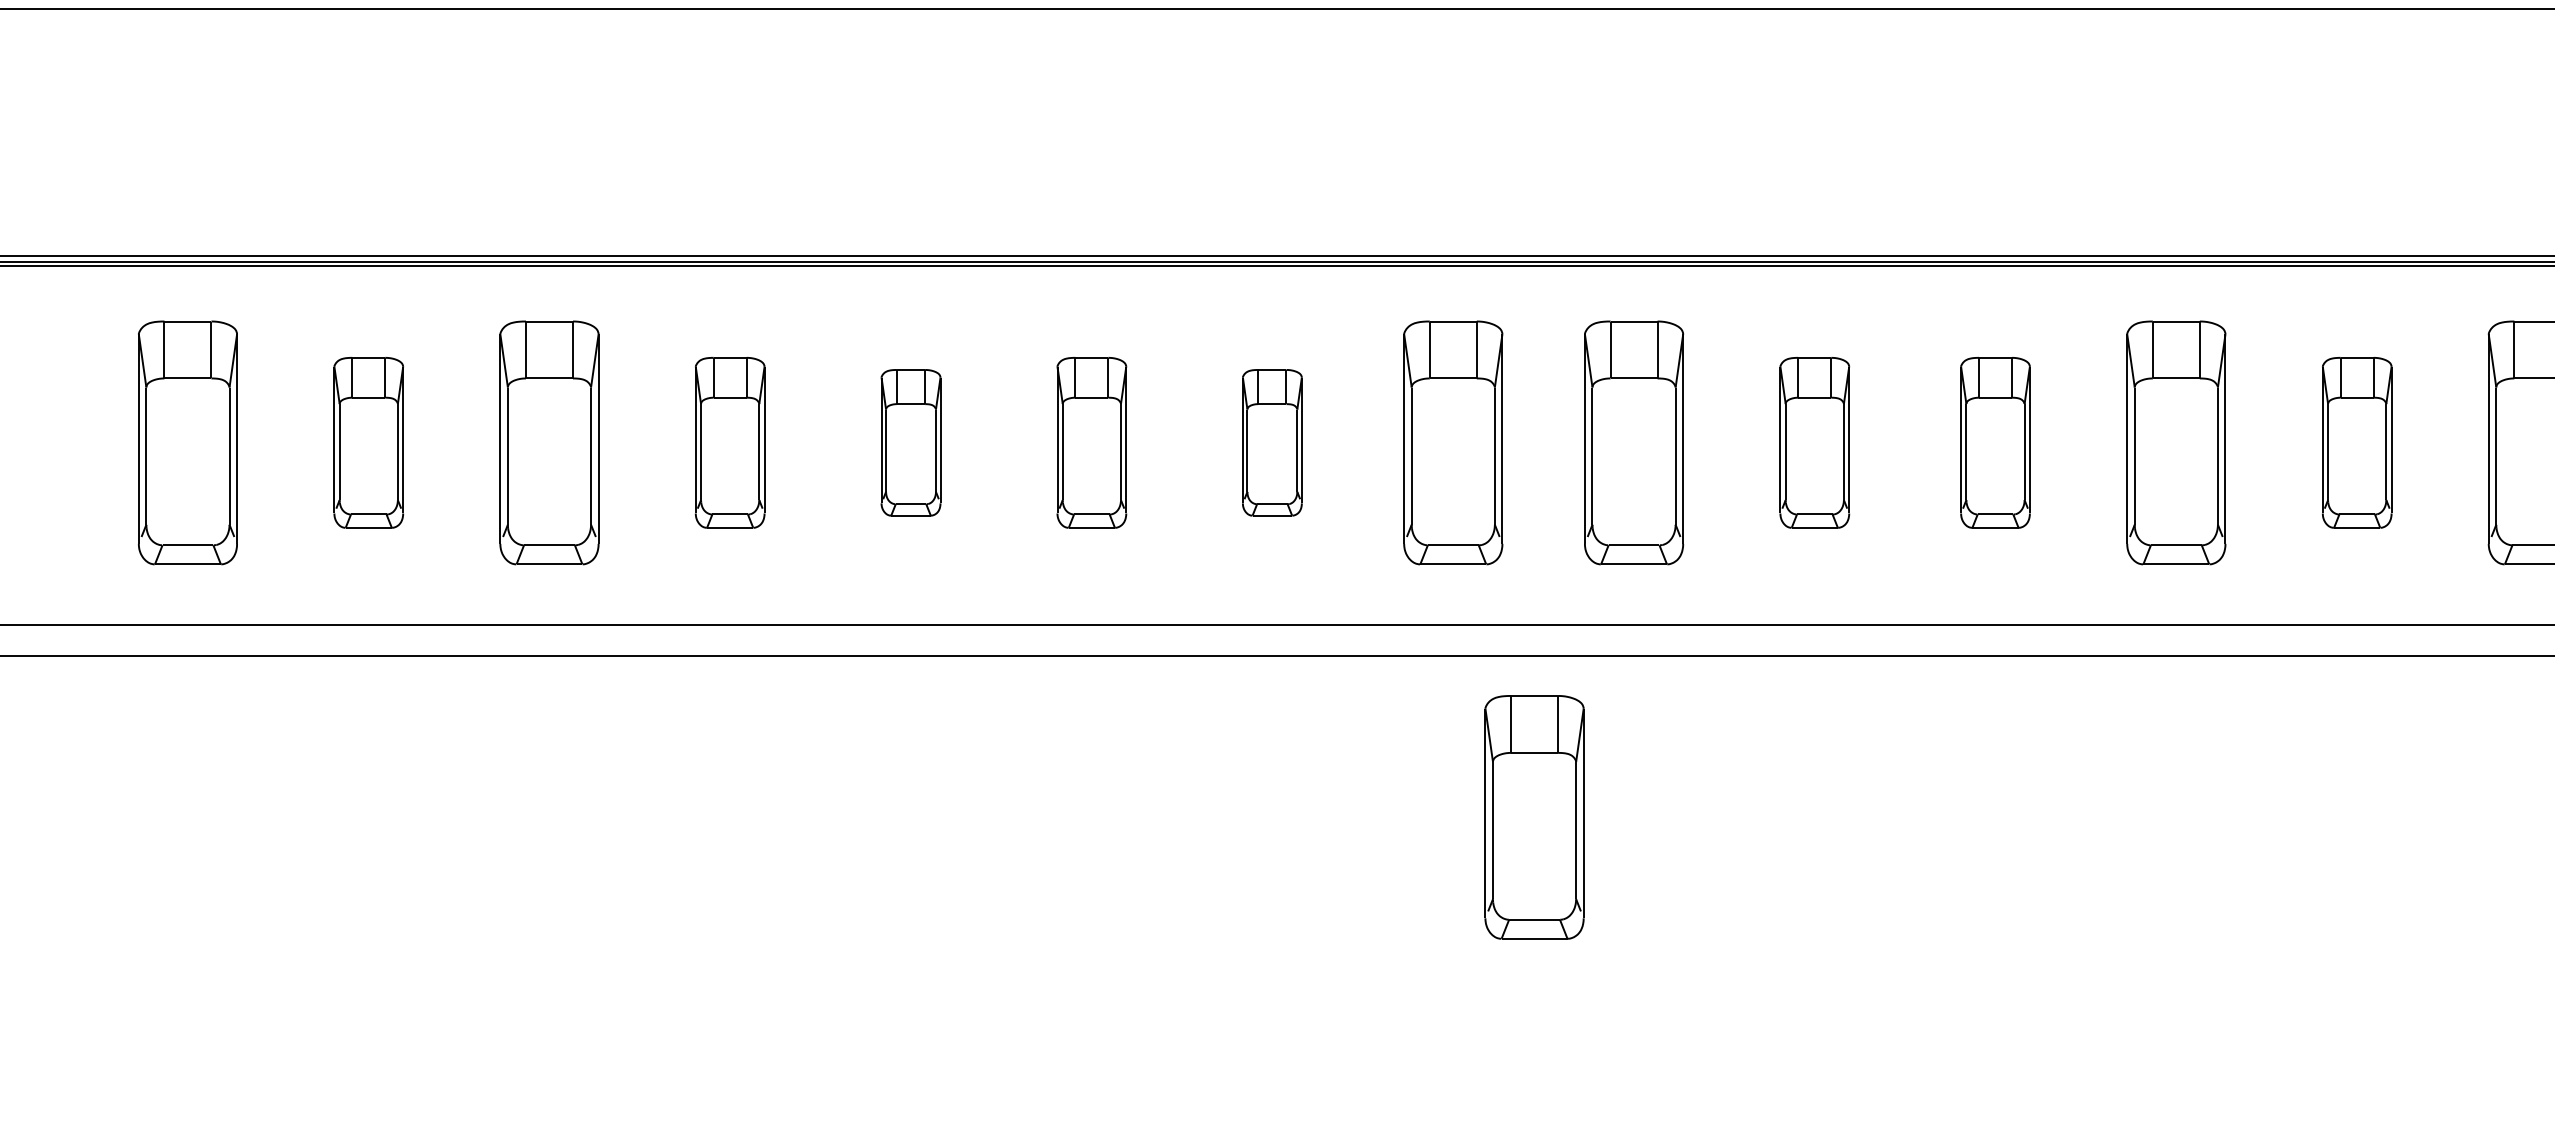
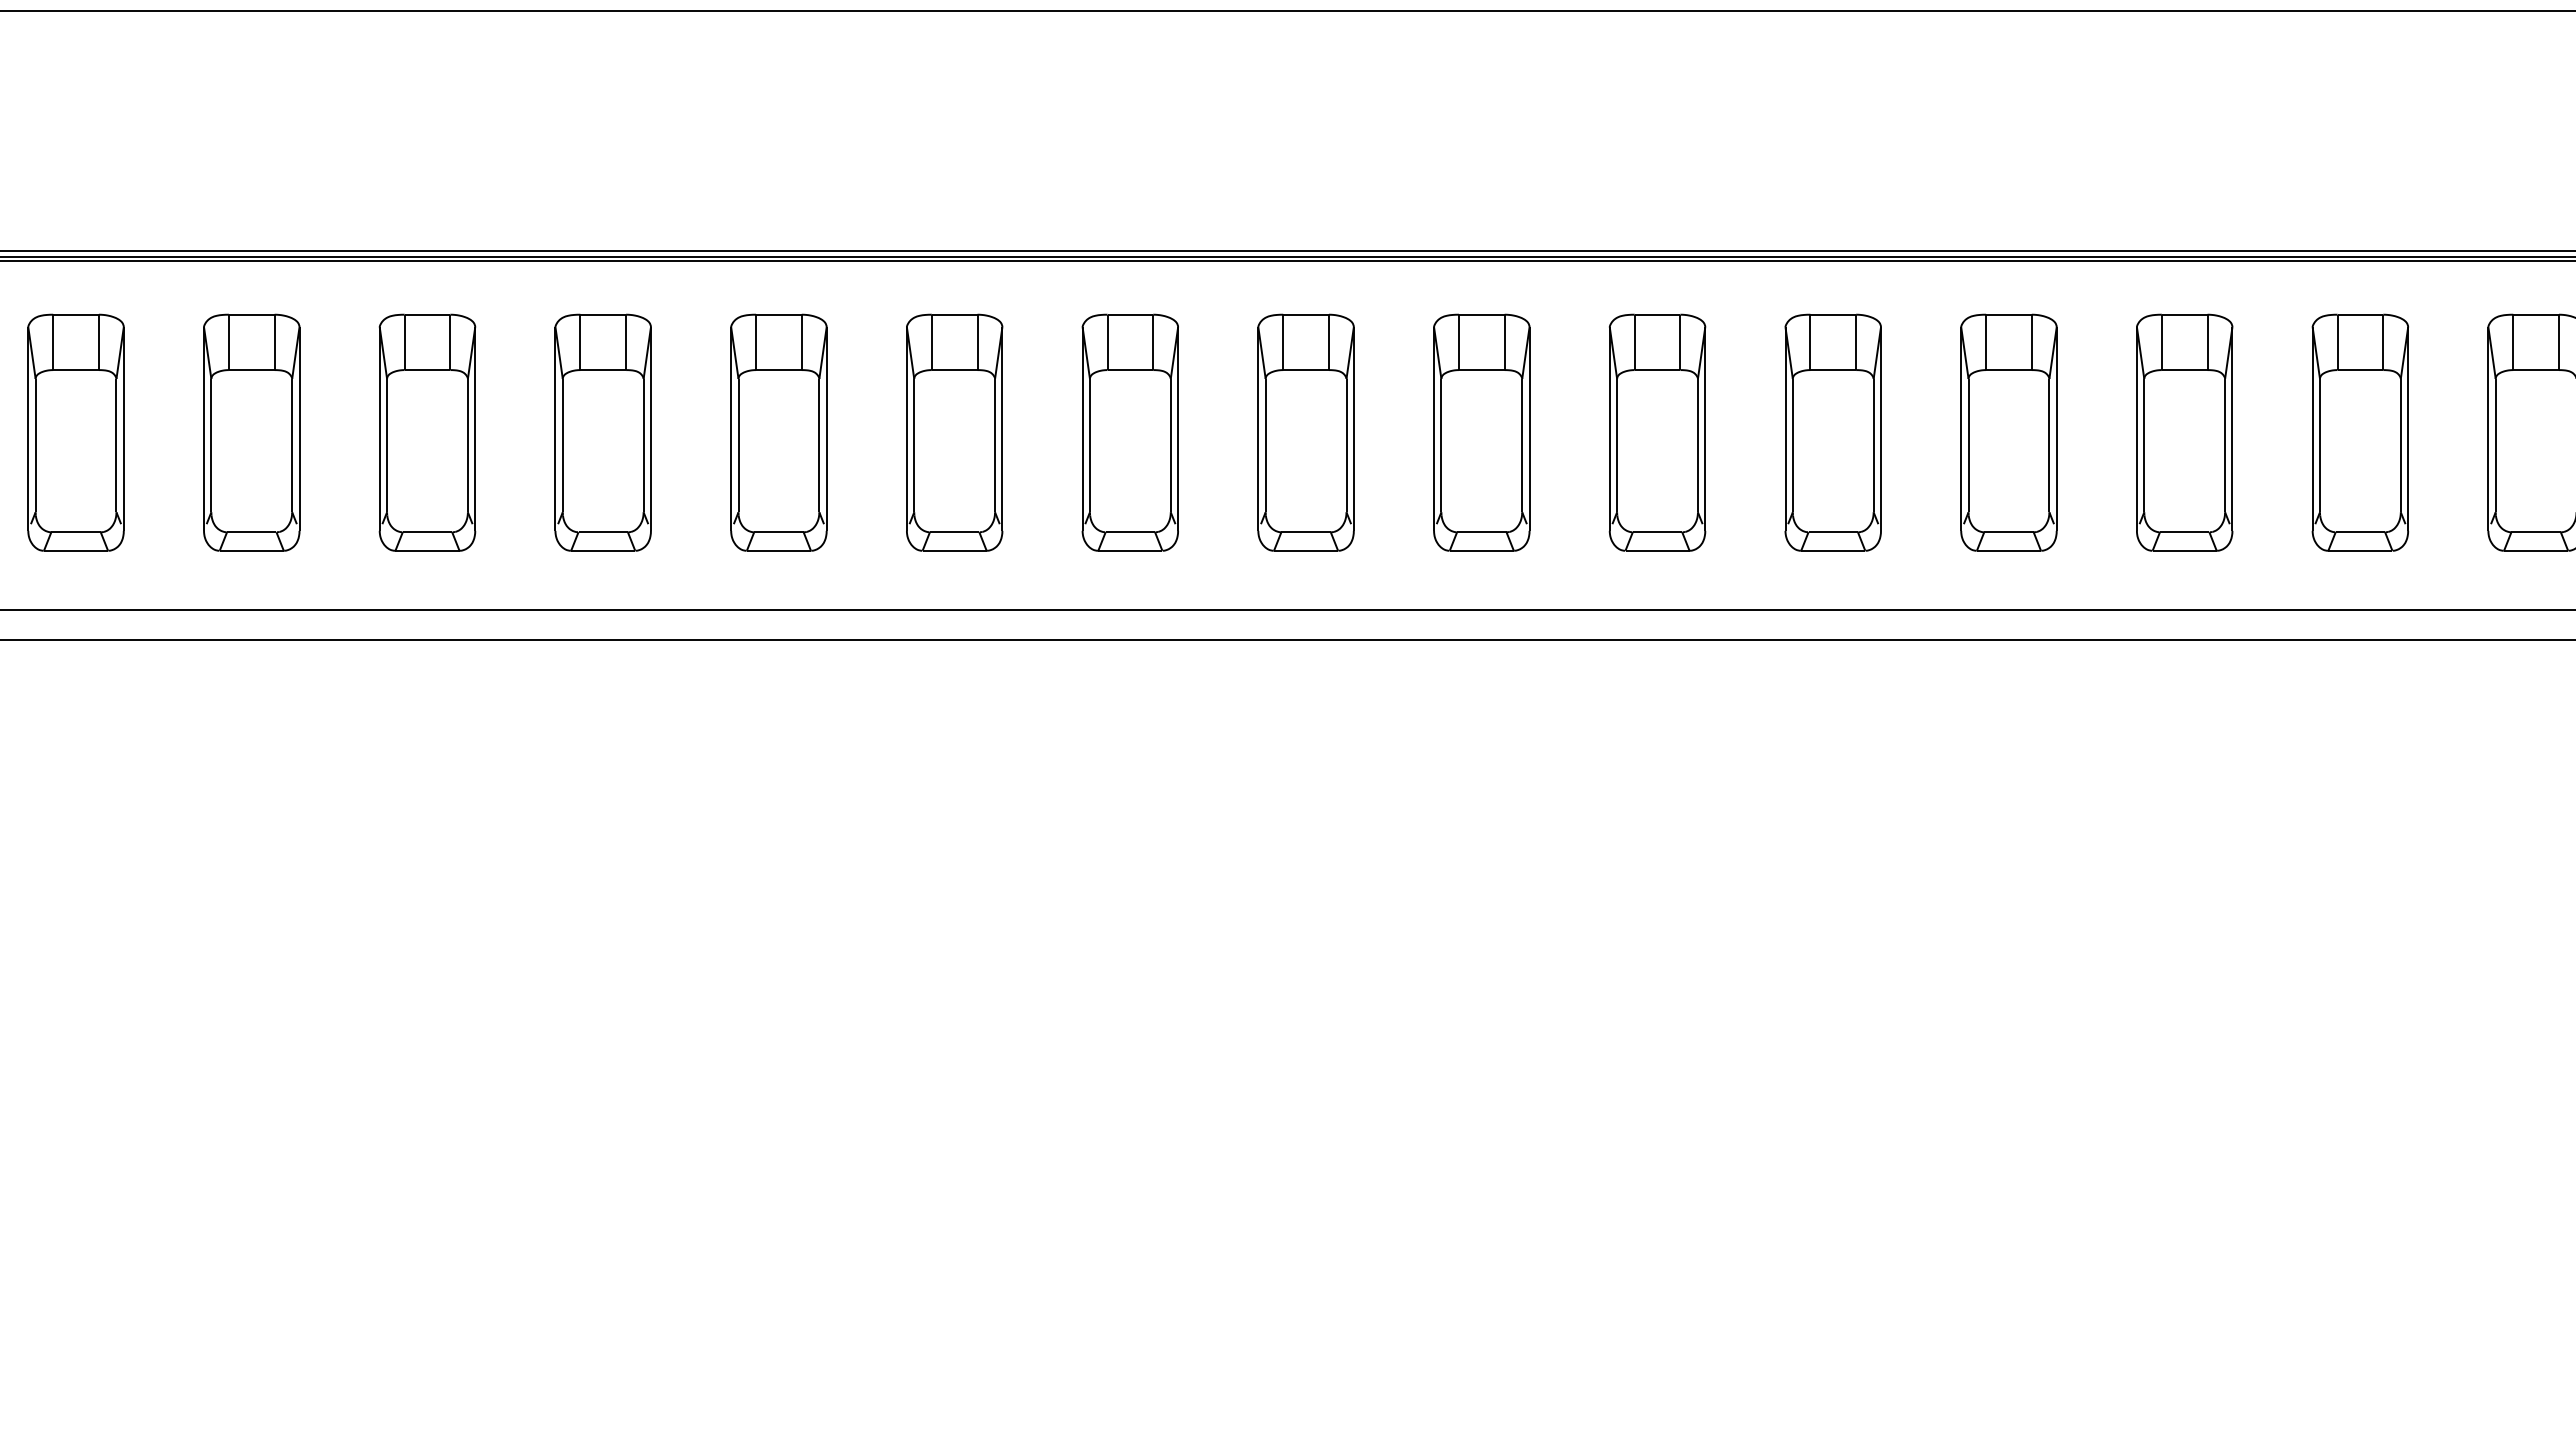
part: (368, 442) -> (251, 432), size x1.43
part: (729, 442) -> (602, 432), size x1.43
part: (910, 442) -> (778, 432), size x1.67
part: (1091, 442) -> (954, 432), size x1.43
part: (1271, 442) -> (1129, 432), size x1.67
part: (1814, 442) -> (1657, 432), size x1.43
part: (1994, 442) -> (1832, 432), size x1.43
part: (2356, 442) -> (2184, 432), size x1.43
part: (1533, 817) -> (1384, 796), removed

